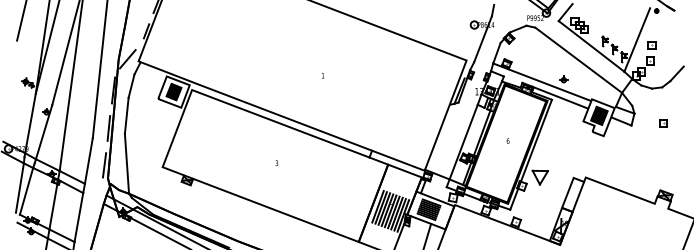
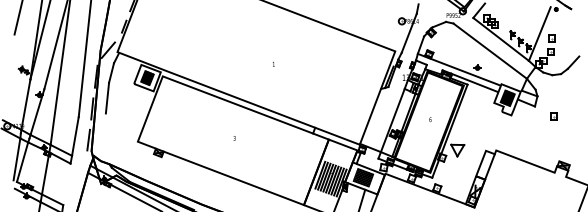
part: (662, 123) -> (553, 116), moved
line: (126, 163) -> (107, 138), removed
line: (78, 217) -> (66, 184), removed

